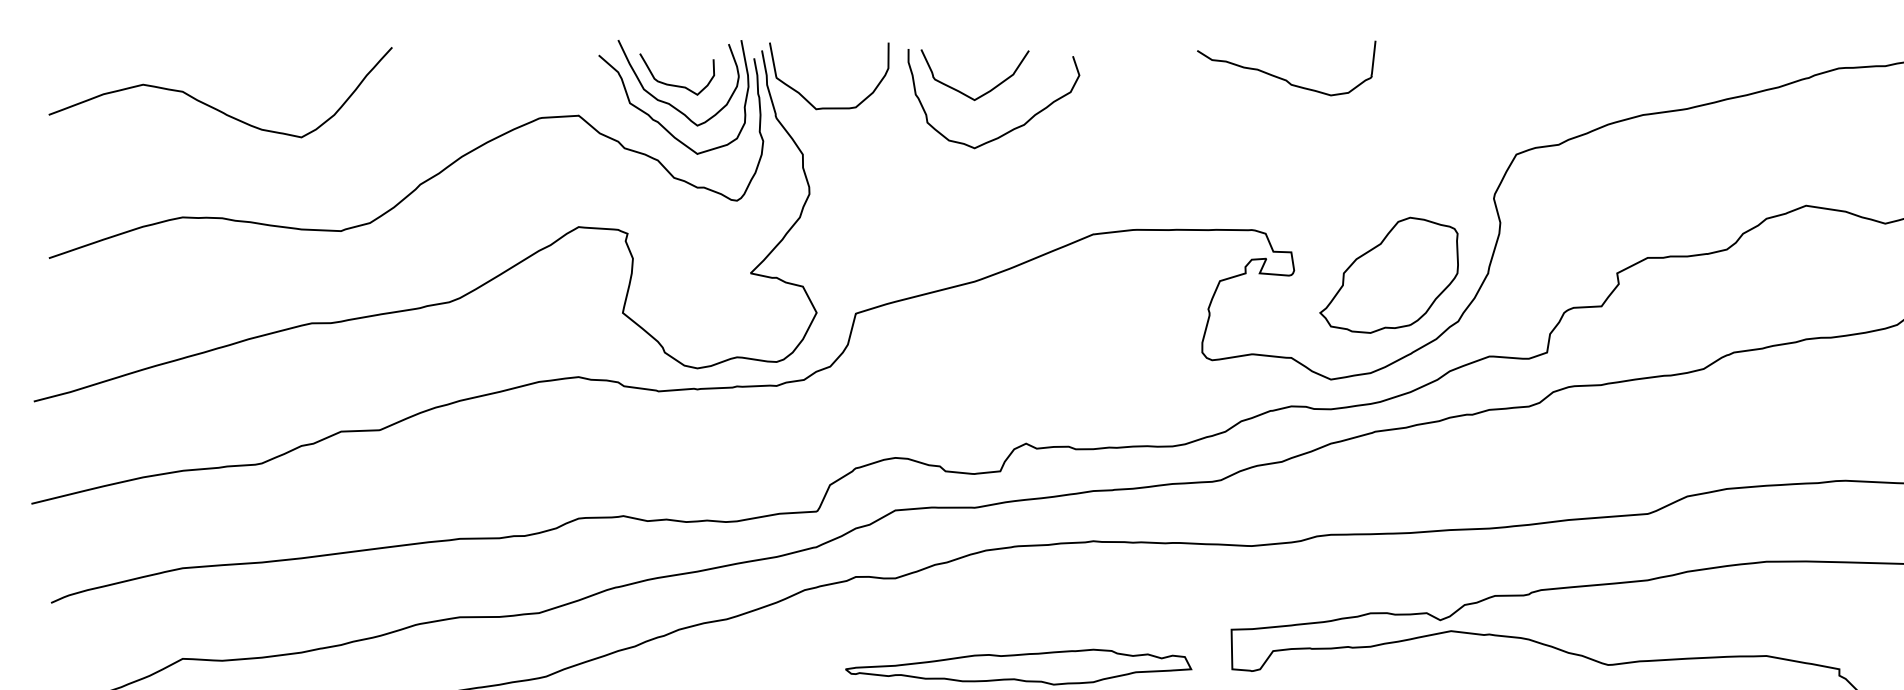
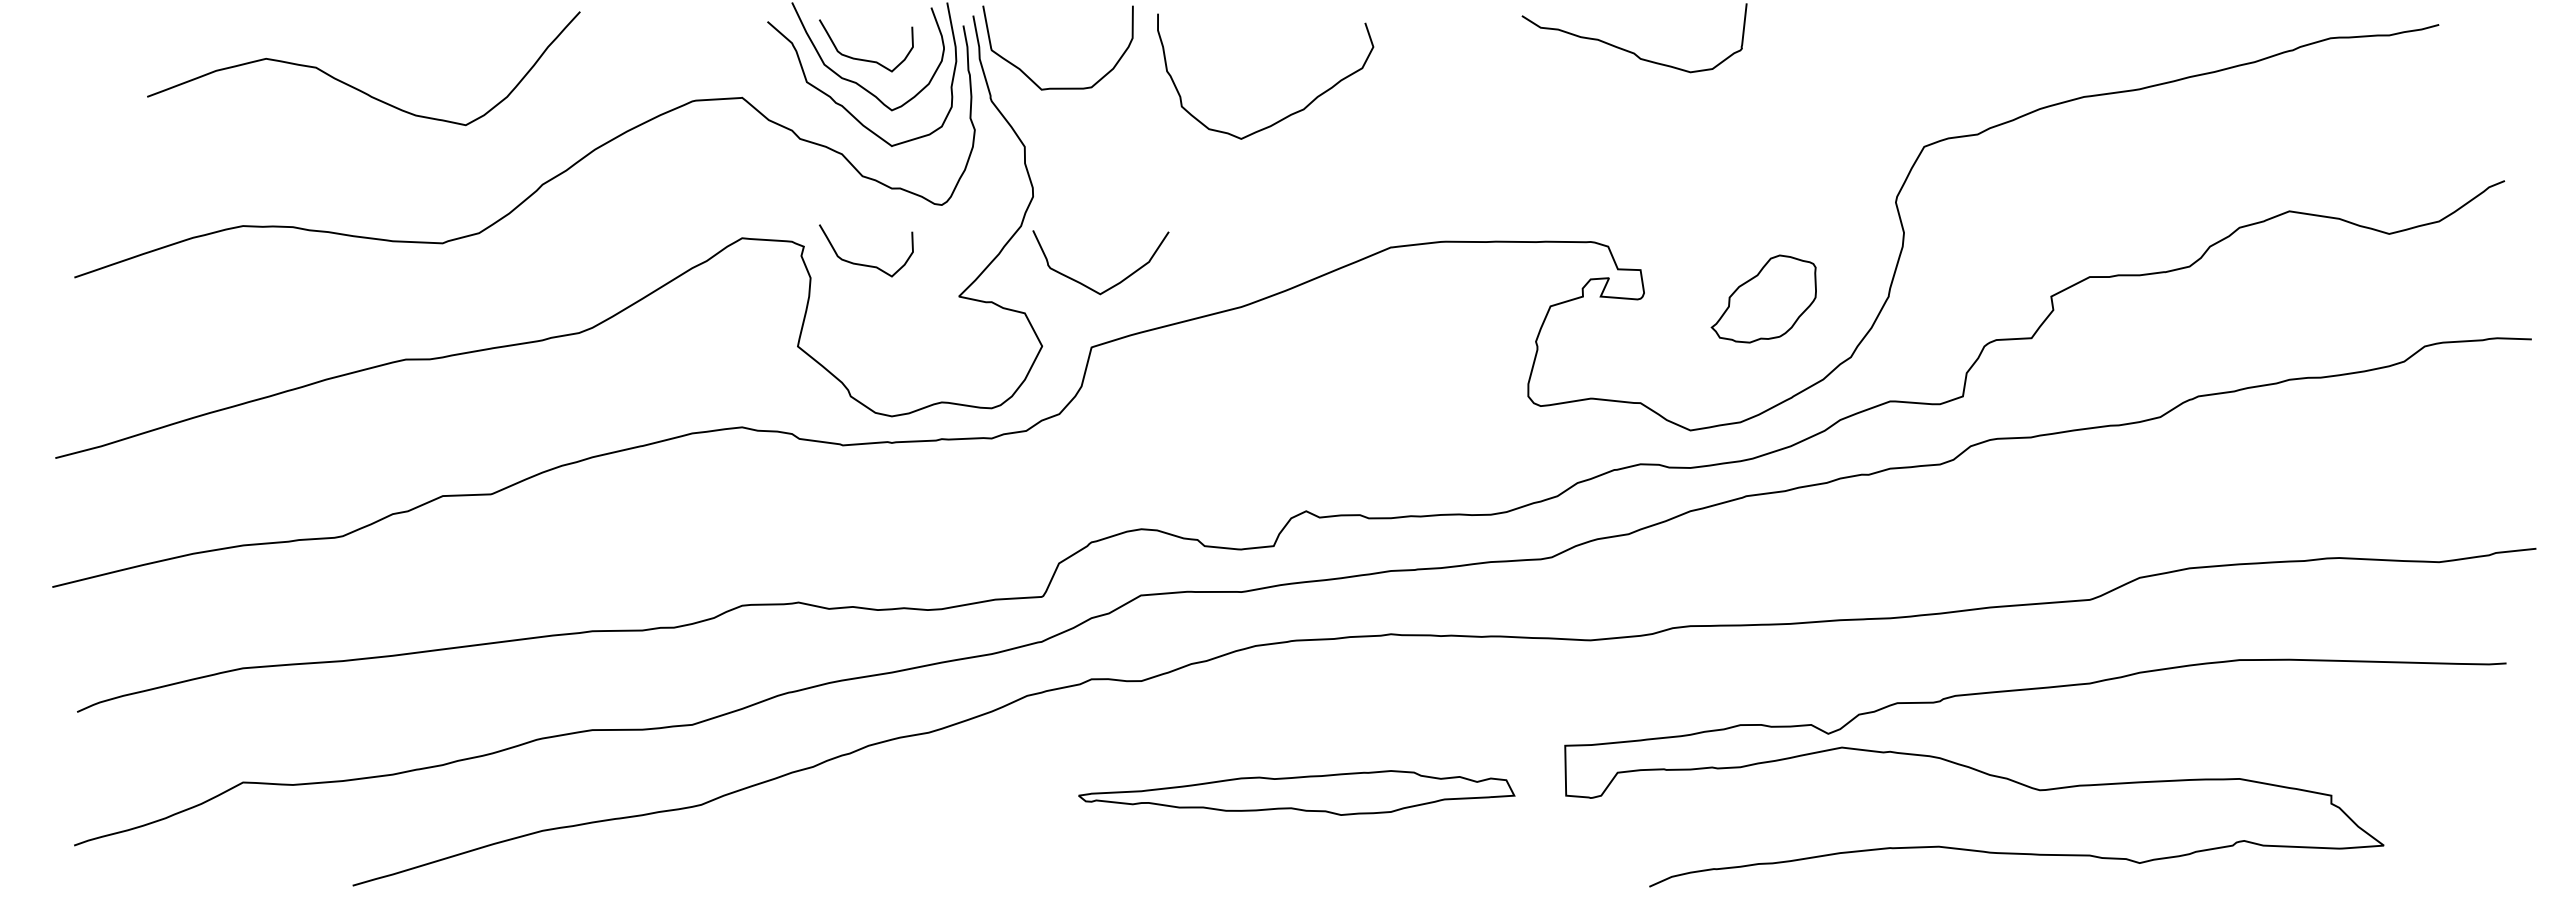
curve: (985, 92) -> (1114, 284), moved
curve: (212, 106) -> (353, 86), moved
curve: (677, 247) -> (866, 264), added
part: (1388, 274) -> (1763, 298), size x0.6

